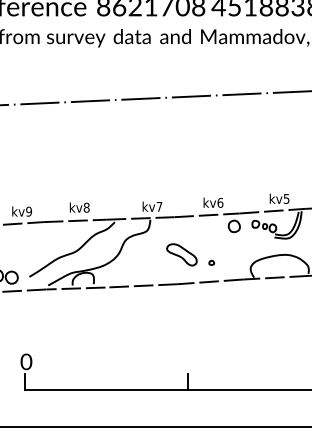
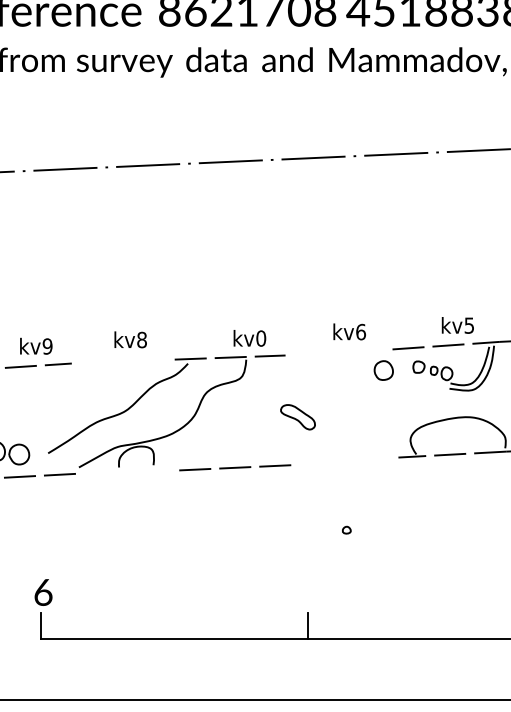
text: (159, 206) -> (261, 337), kv7 -> kv0
line: (206, 215) -> (338, 352), removed
line: (74, 220) -> (122, 360), removed
part: (181, 254) -> (297, 416), size x0.7
part: (211, 262) -> (346, 529), moved
line: (210, 281) -> (344, 460), removed
line: (75, 288) -> (123, 472), removed
text: (26, 361) -> (43, 591), 0 -> 6

